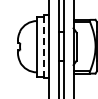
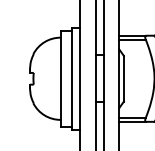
line: (44, 46) -> (72, 78), dashed -> solid

